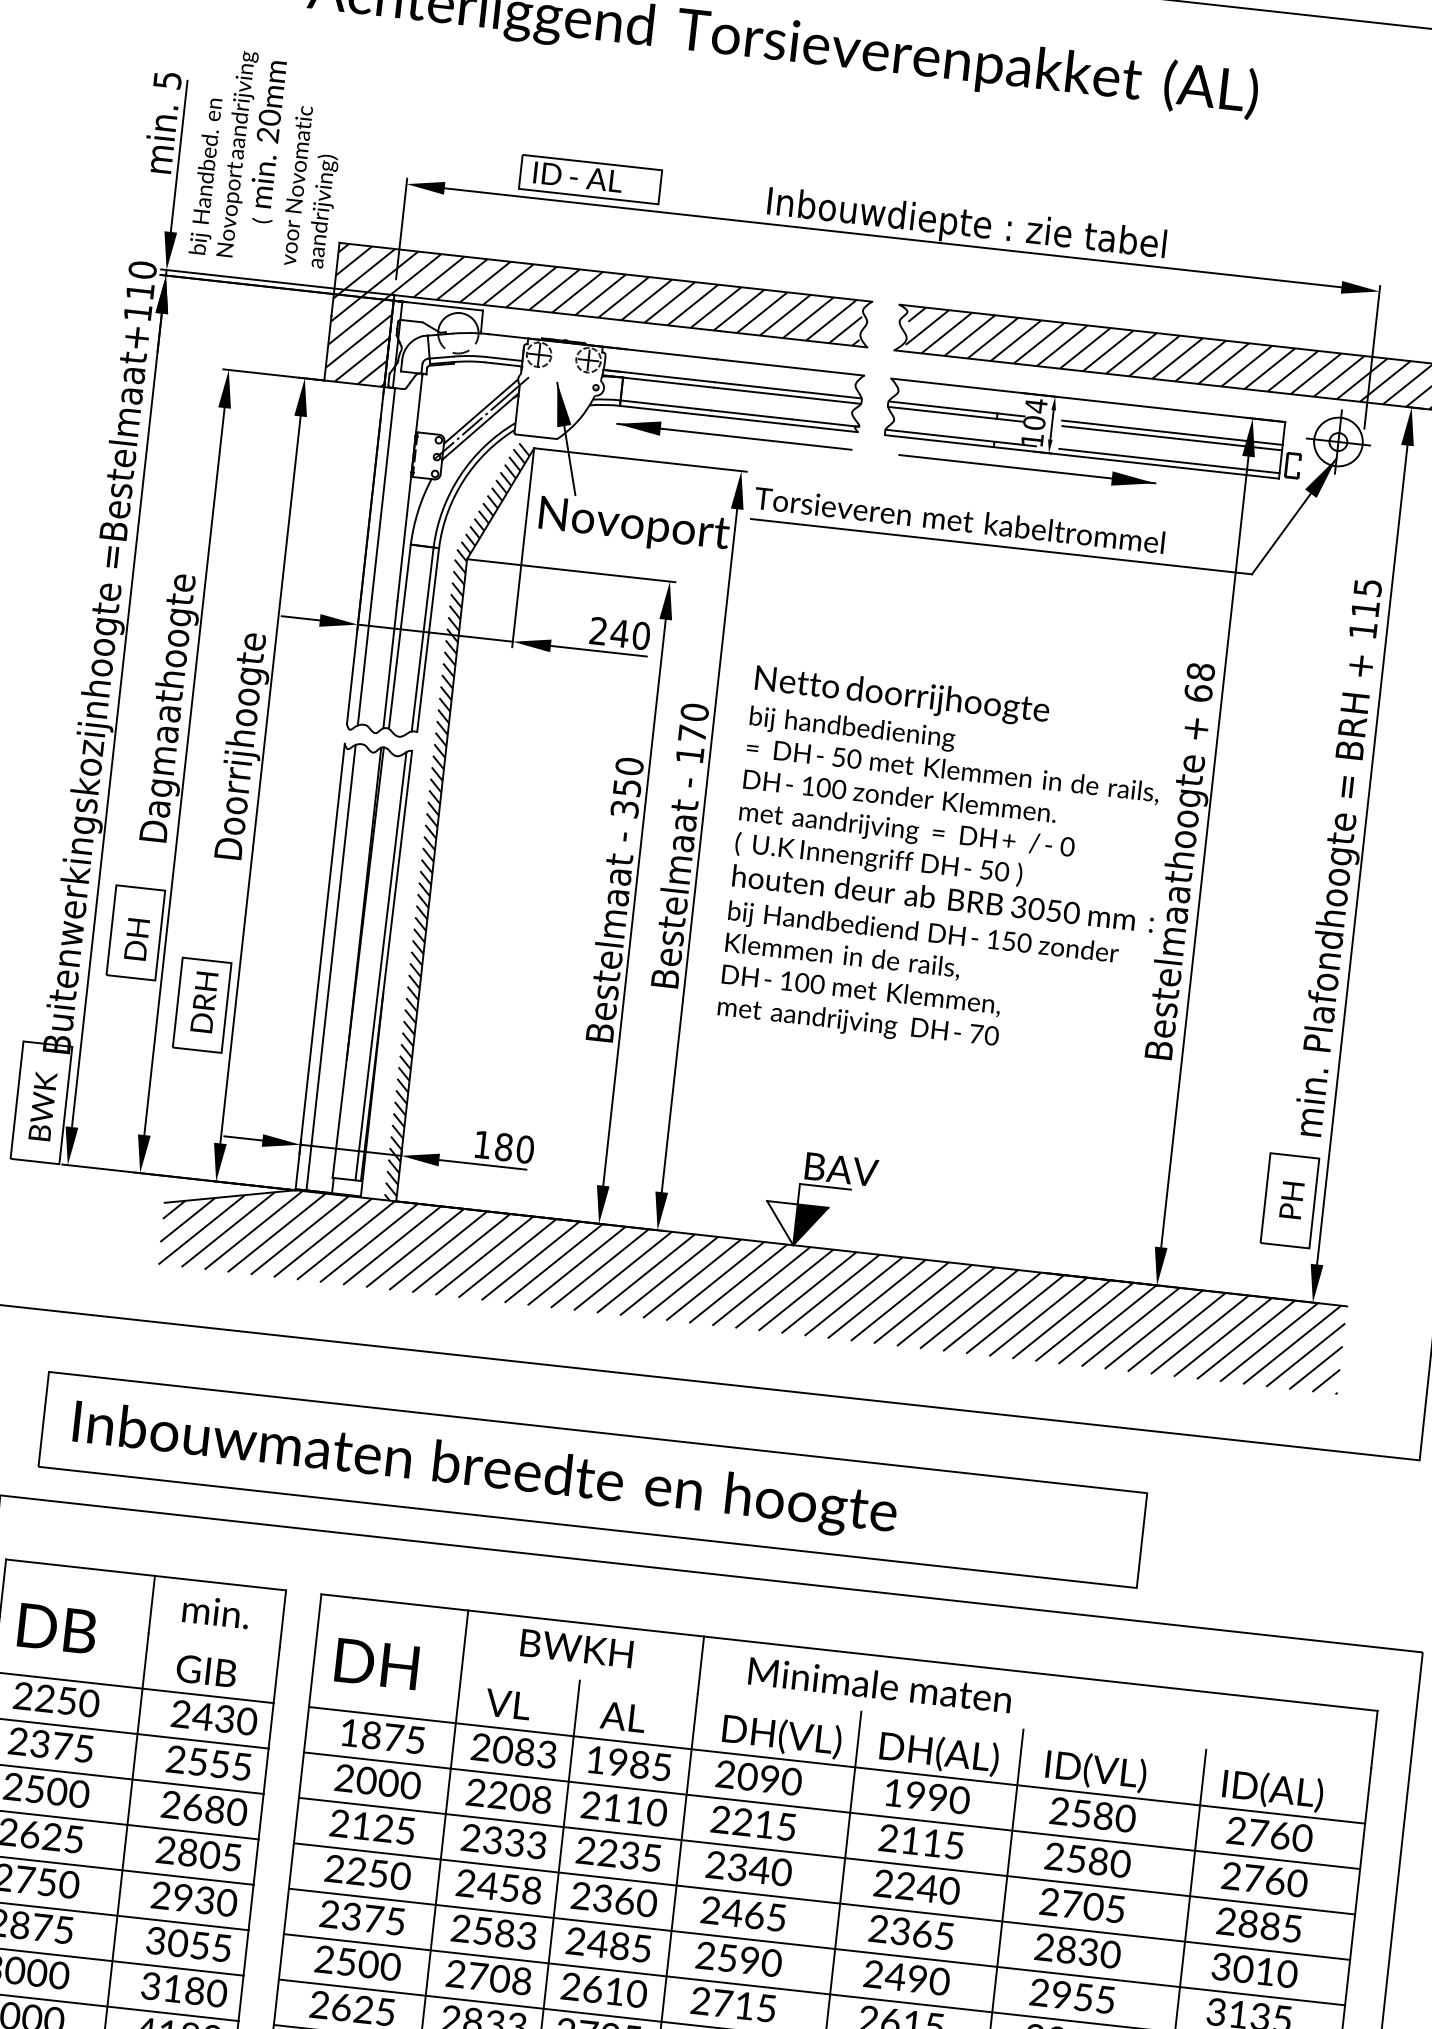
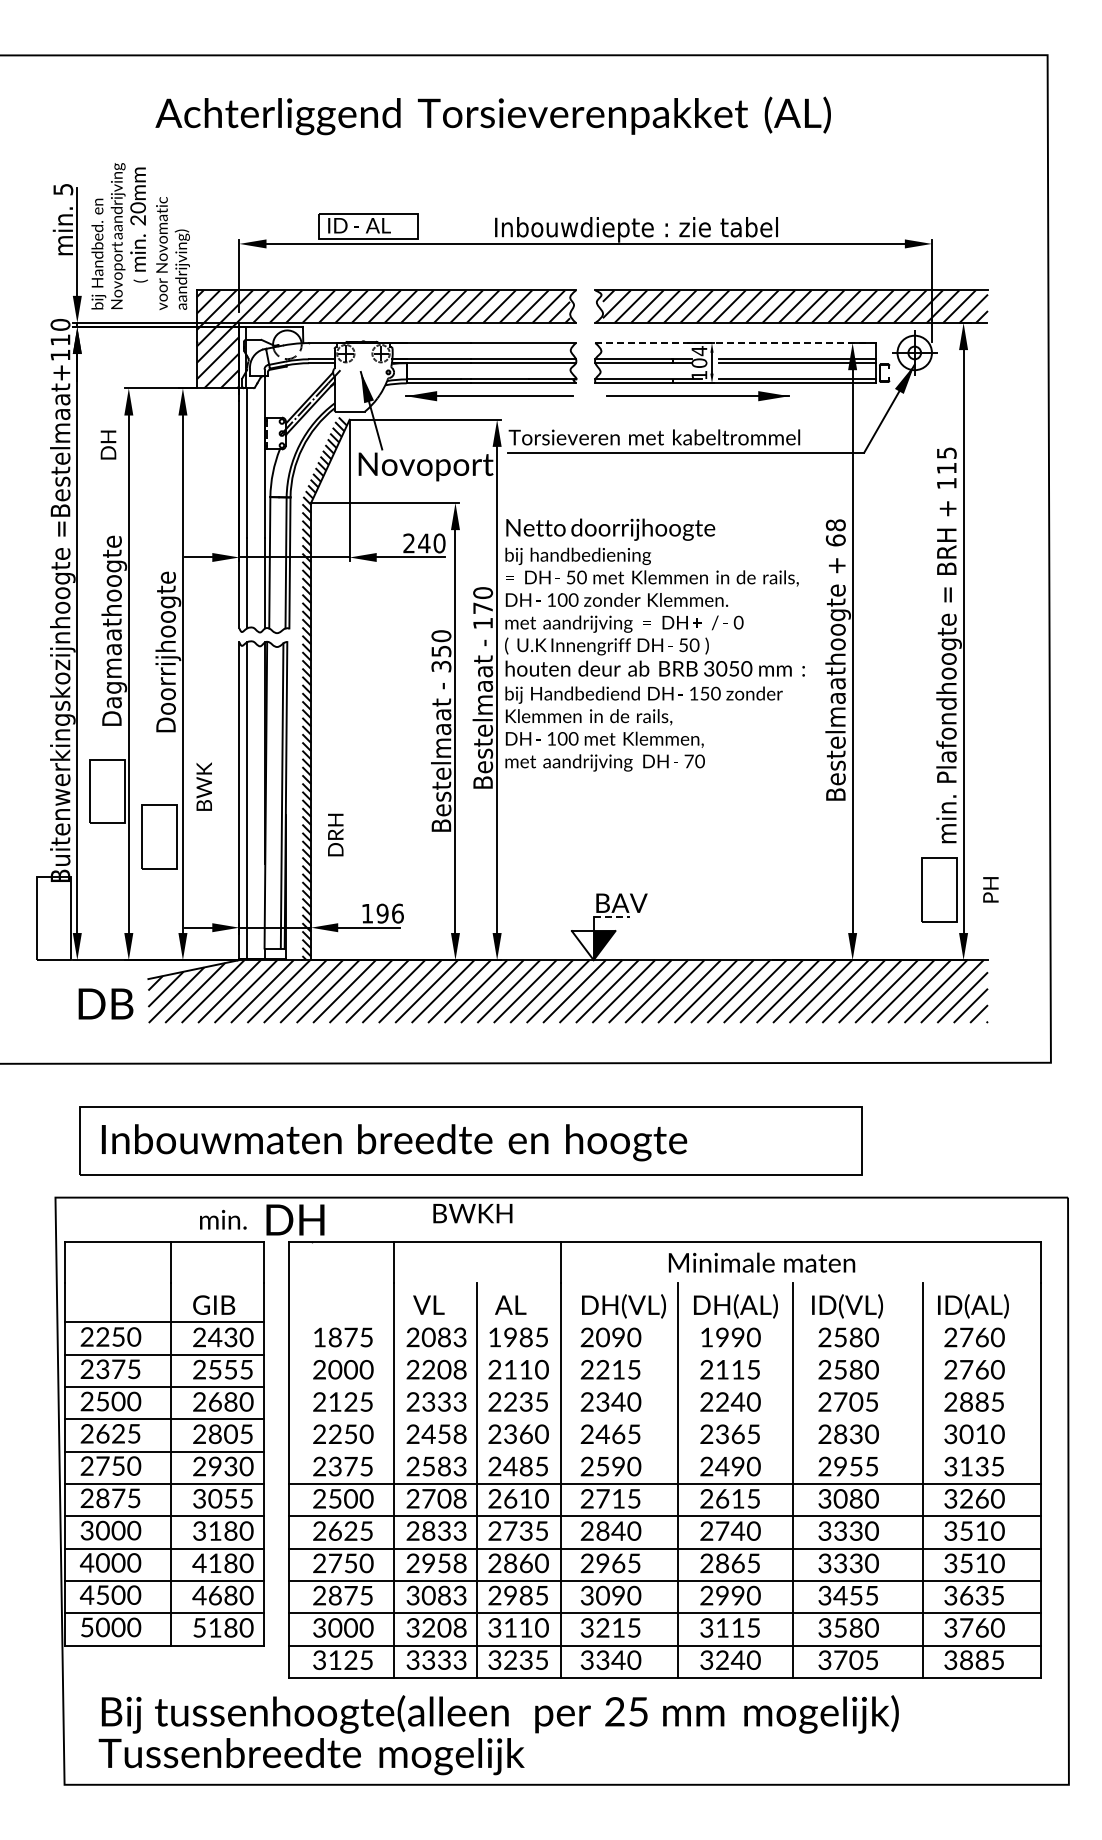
line: (1089, 401) -> (736, 343), solid -> dashed
text: (945, 864) -> (654, 644), moved
text: (137, 938) -> (108, 444), moved
text: (204, 1001) -> (335, 834), moved
text: (41, 1105) -> (203, 786), moved
text: (513, 1148) -> (389, 913), 180 -> 196
line: (826, 1186) -> (612, 916), solid -> dashed
text: (1291, 1199) -> (990, 889), moved
text: (216, 1611) -> (223, 1219), moved
text: (56, 1628) -> (105, 1003), moved
text: (576, 1648) -> (472, 1213), moved
text: (377, 1663) -> (295, 1219), moved
text: (879, 1684) -> (761, 1262), moved
line: (836, 1765) -> (664, 1322), removed
line: (831, 1810) -> (664, 1354), removed
line: (826, 1856) -> (664, 1387), removed
line: (821, 1901) -> (664, 1419), removed
line: (816, 1946) -> (664, 1451), removed

